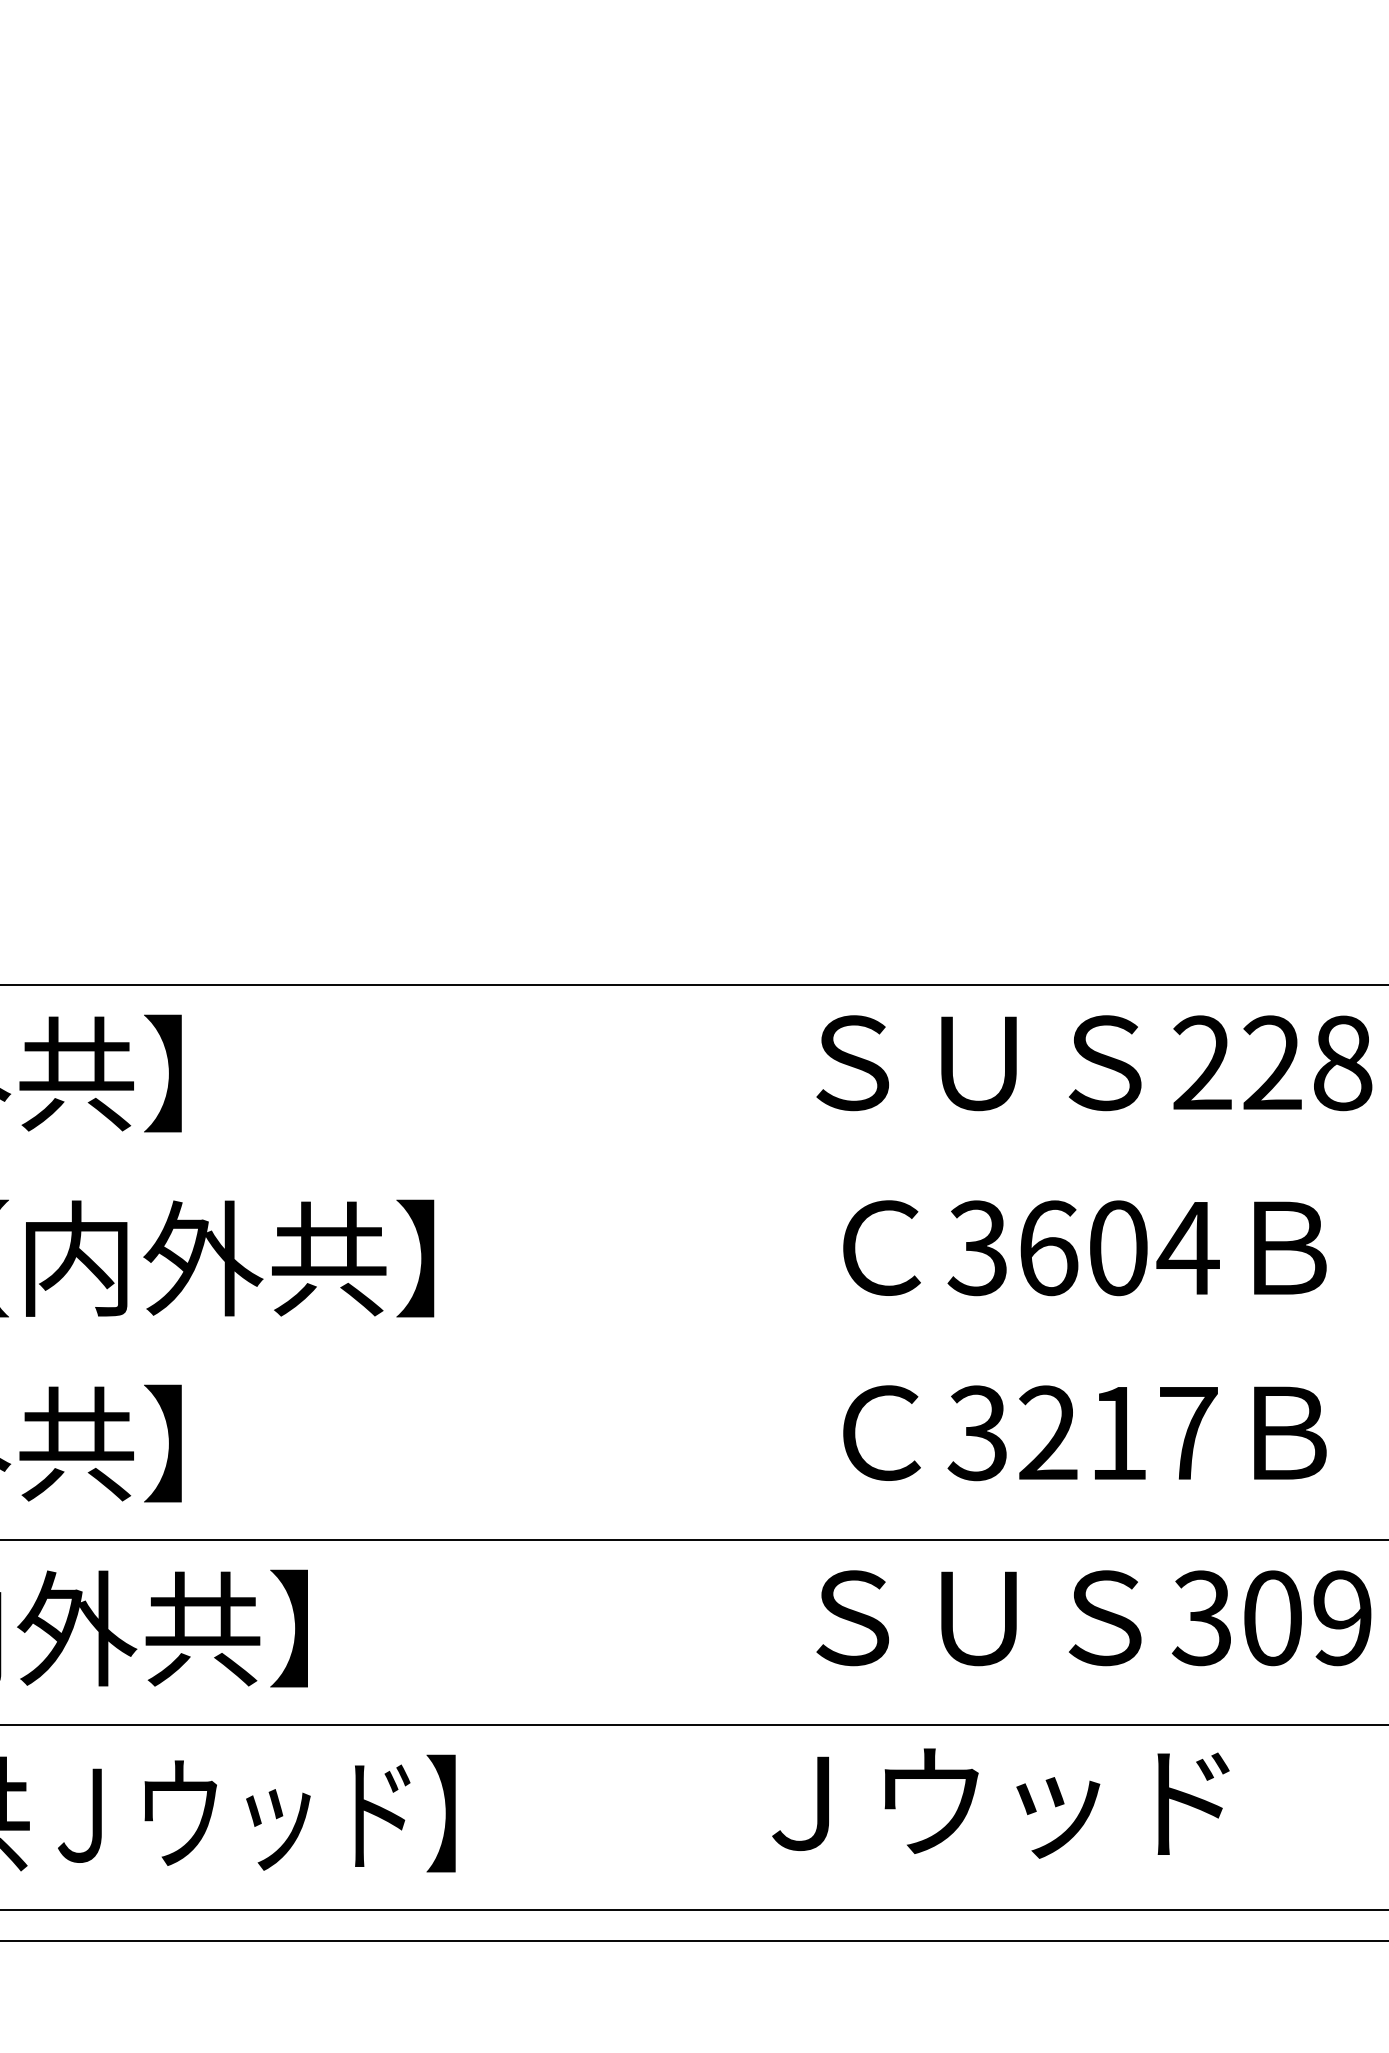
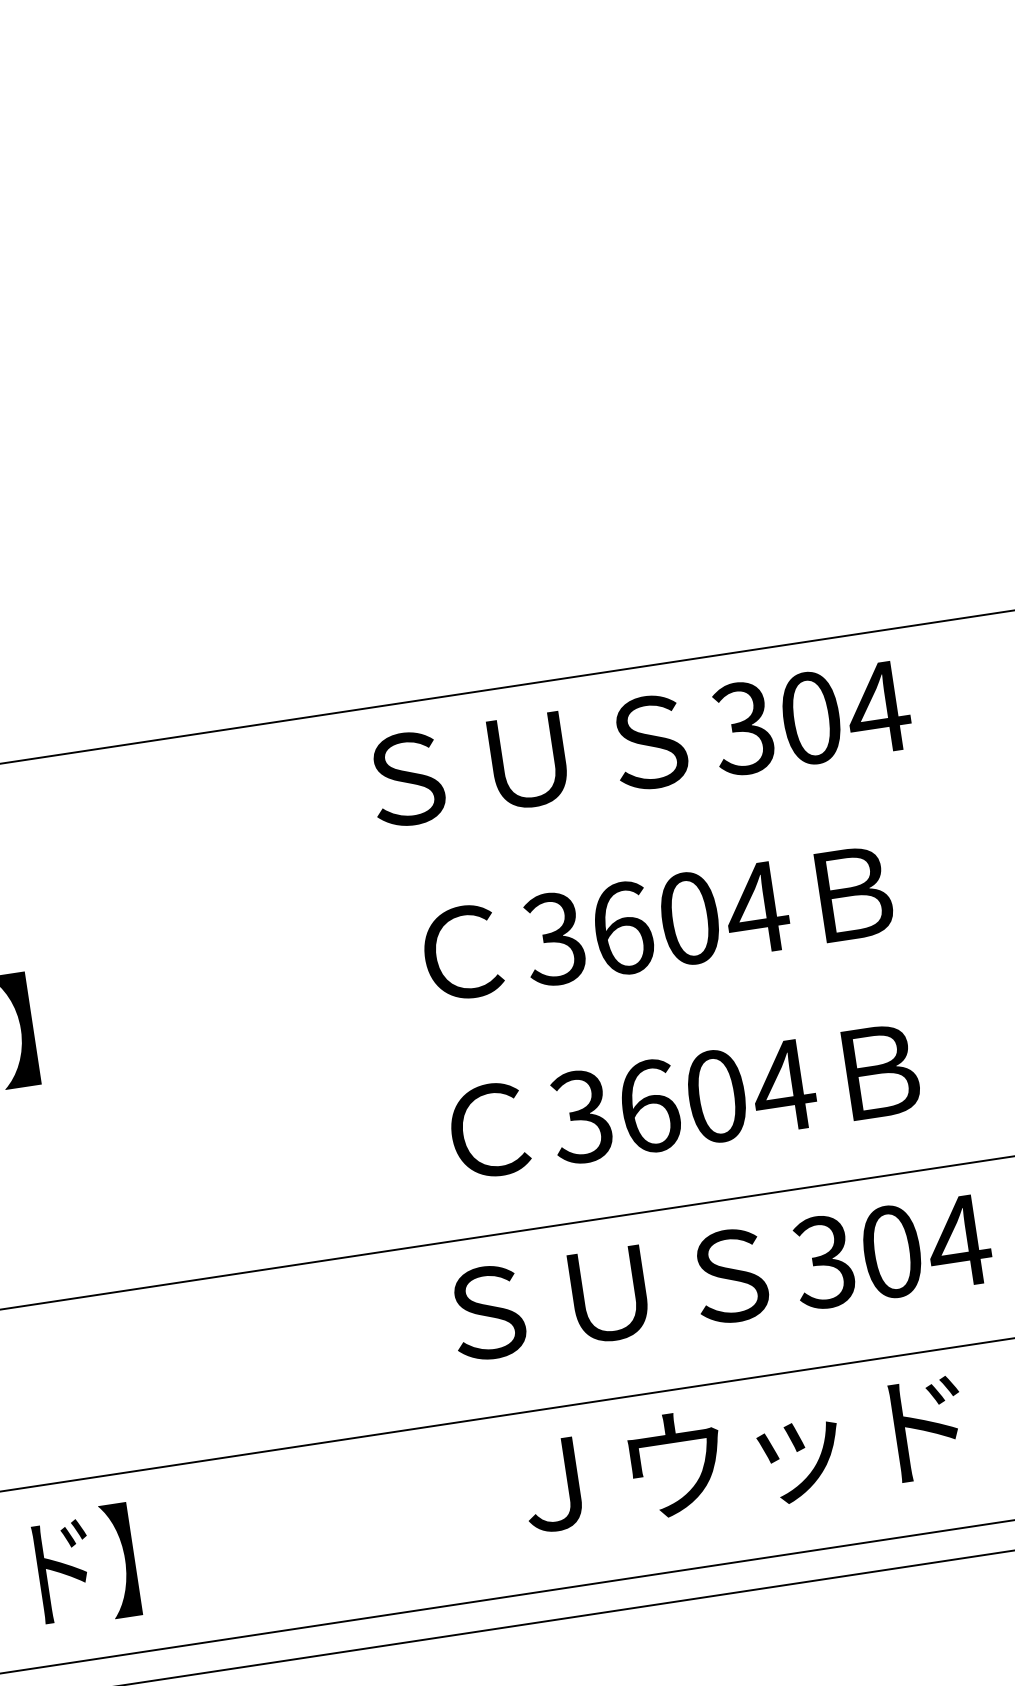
text: (1272, 1063) -> (810, 718), 228 -> 304
text: (1119, 1433) -> (717, 1096), 3217 -> 3604
text: (1342, 1618) -> (958, 1241), 309 -> 304
text: (1000, 1803) -> (743, 1456), moved

